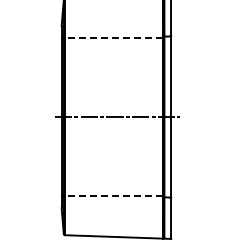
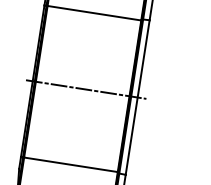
line: (113, 37) -> (94, 12), dashed -> solid
line: (113, 196) -> (70, 165), dashed -> solid

